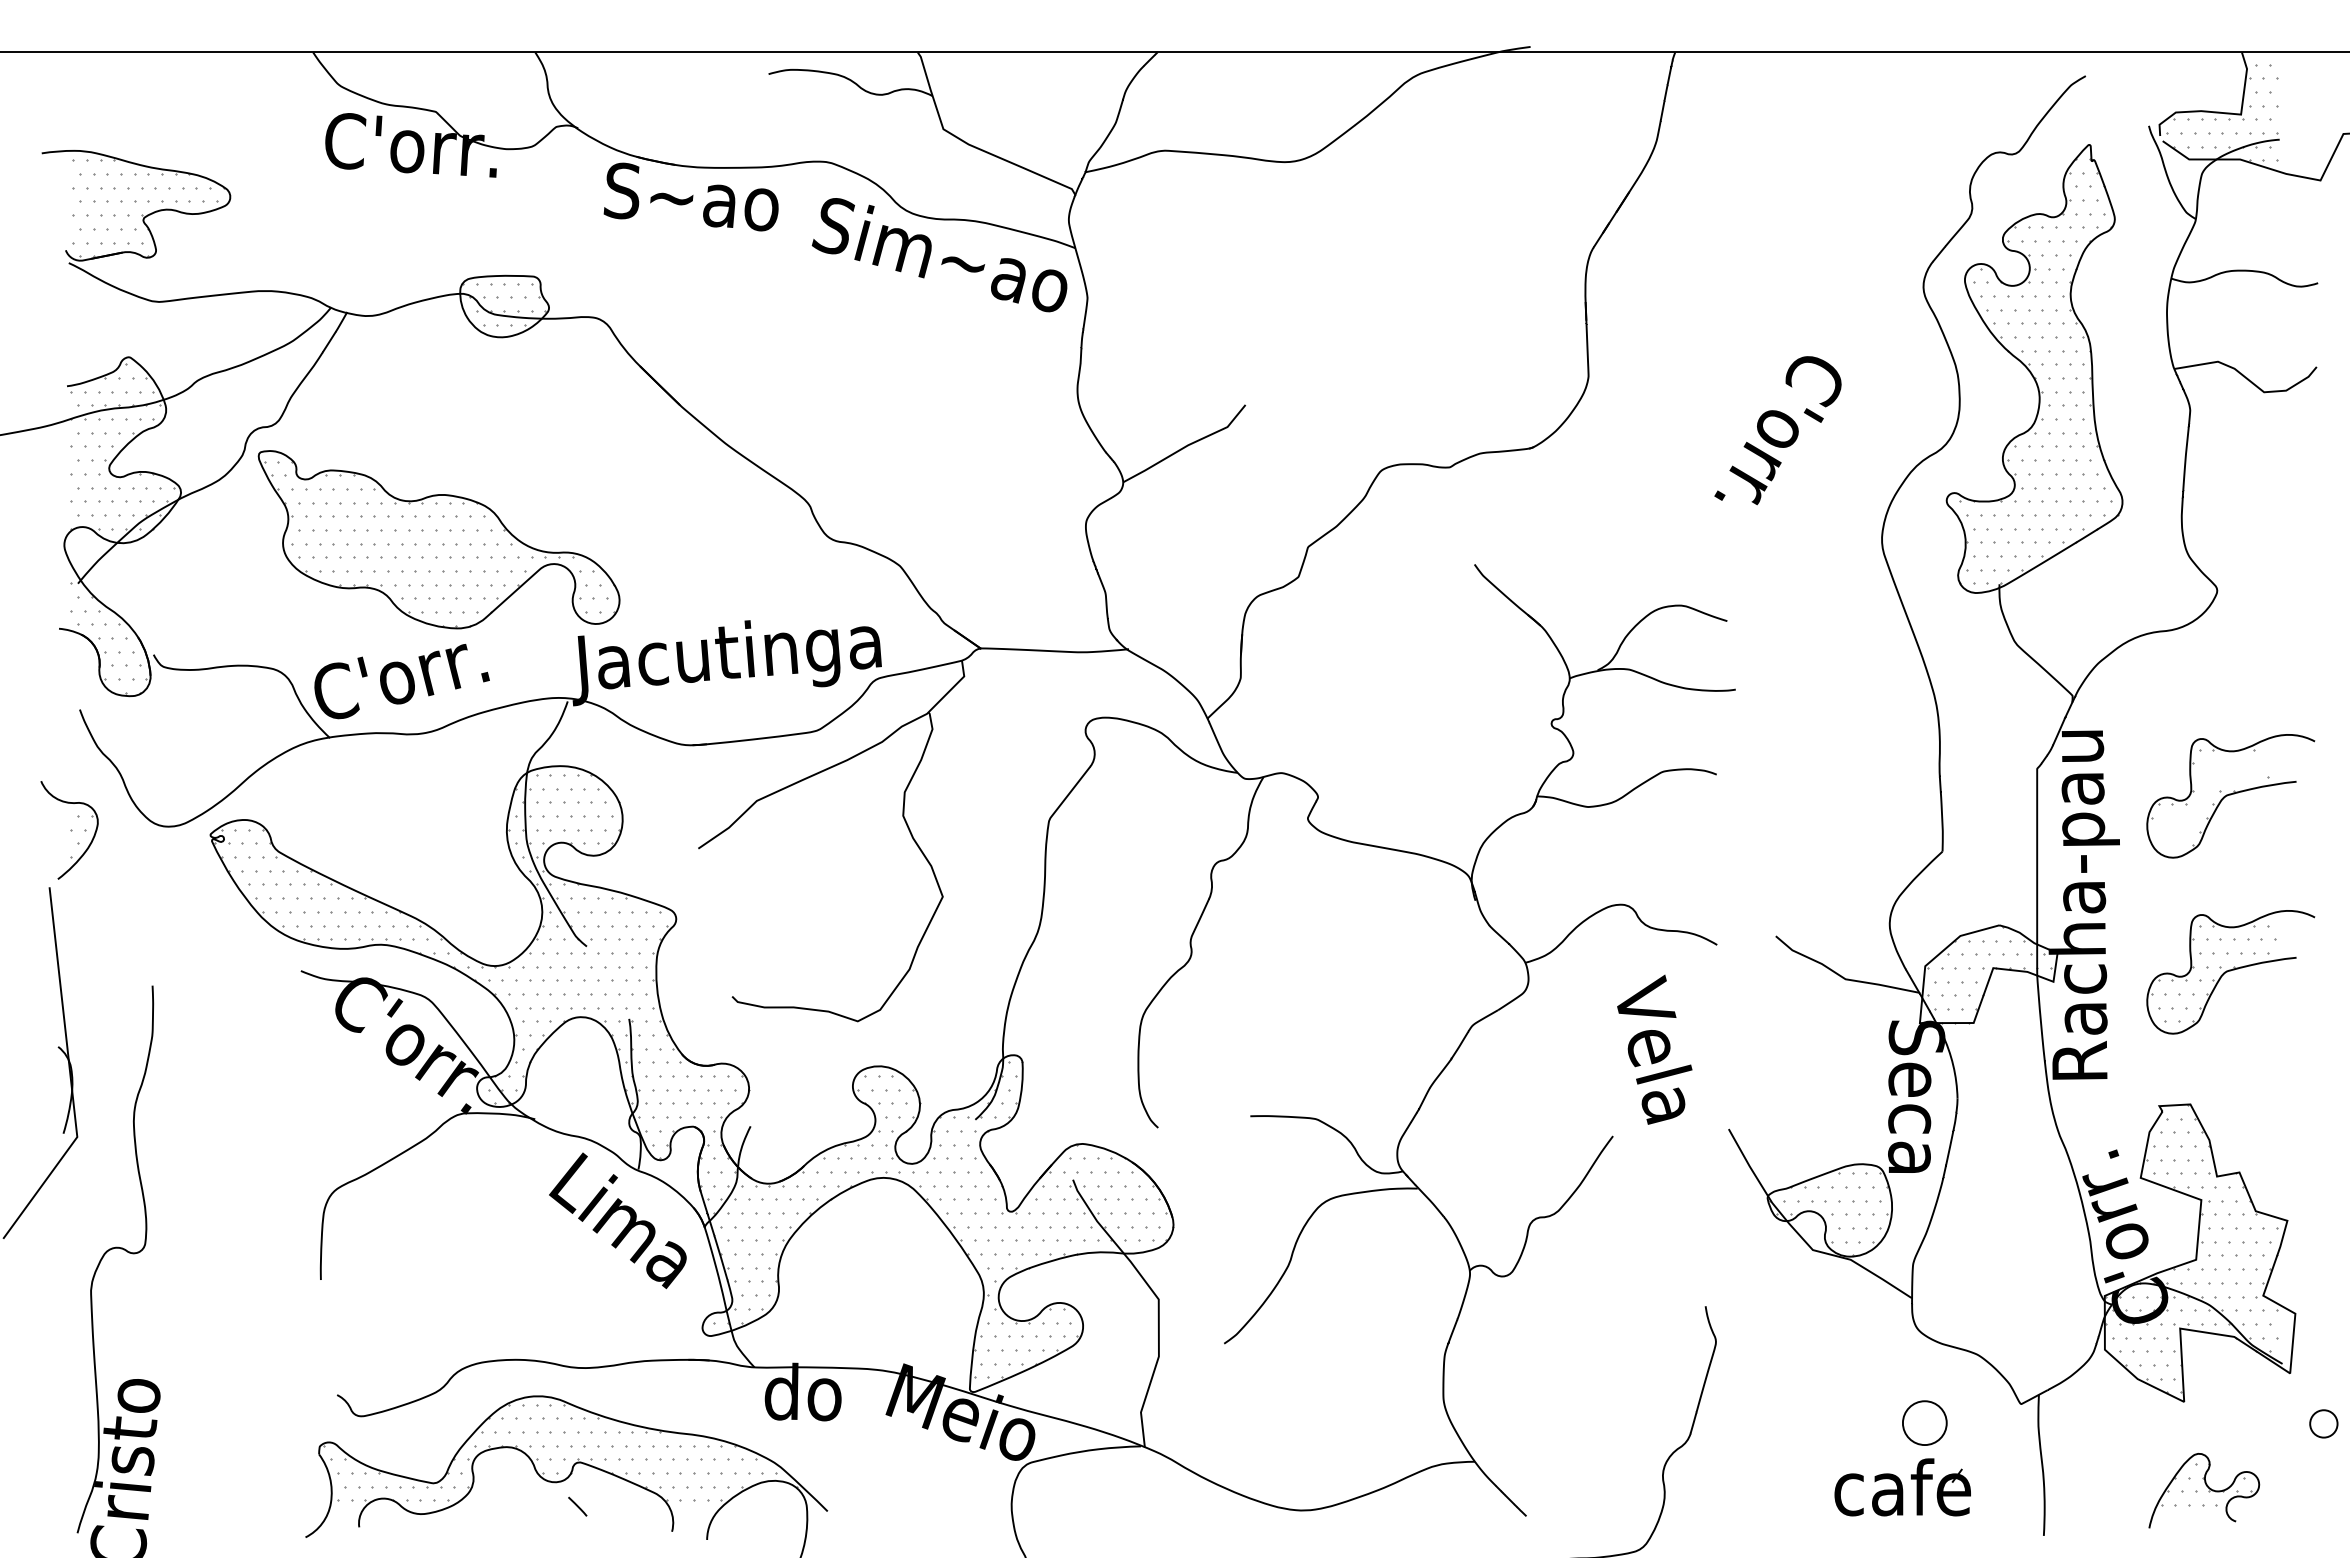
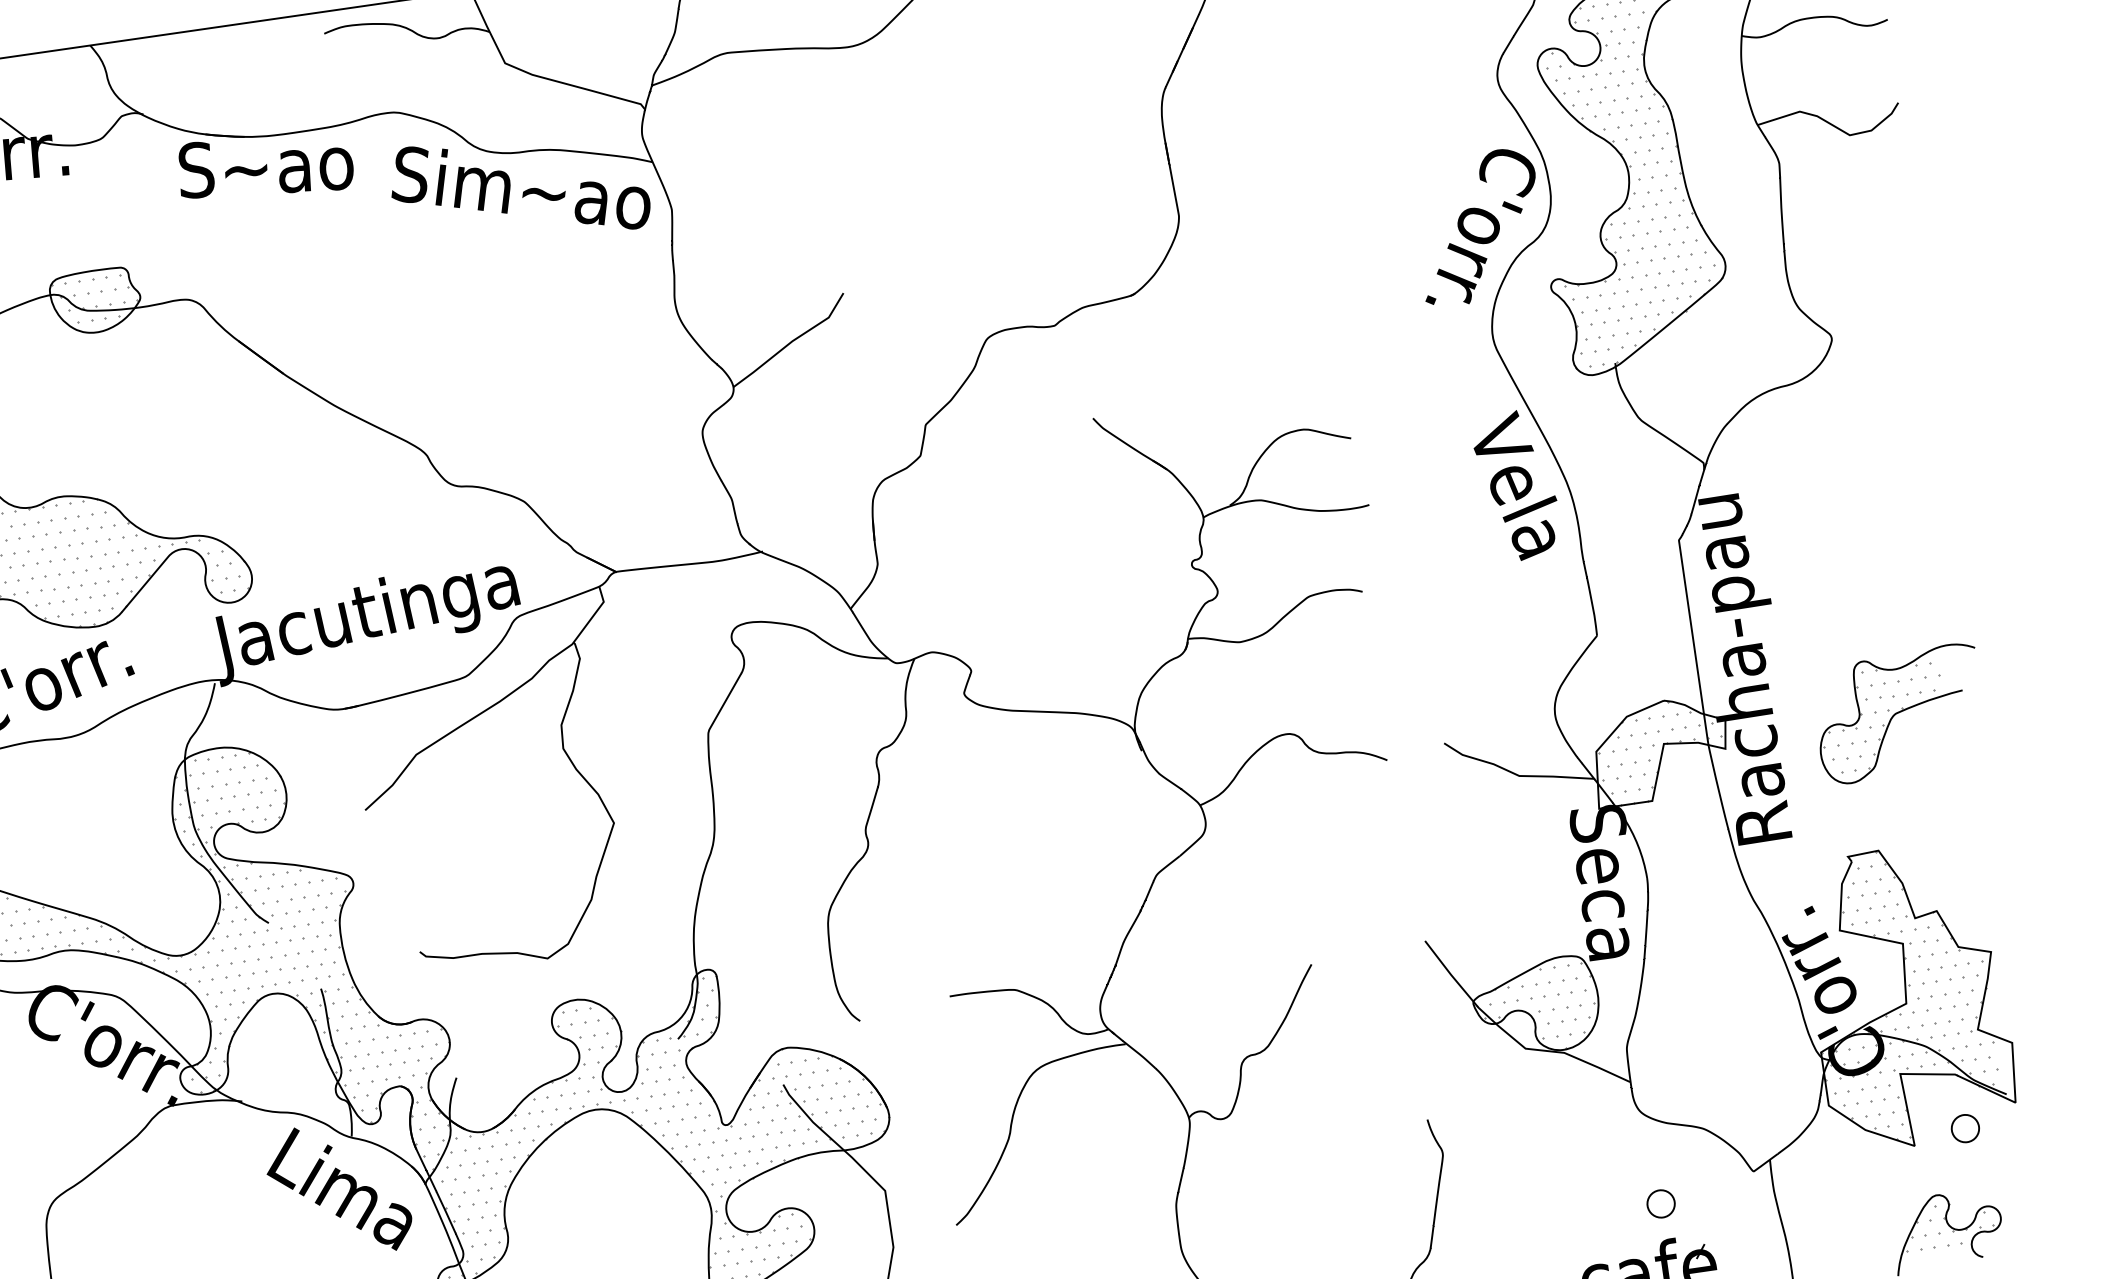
text: (1777, 430) -> (1478, 227), moved
part: (2230, 796) -> (1874, 540), removed
text: (1654, 1049) -> (1516, 485), moved
part: (1924, 1422) -> (1660, 1203), size x0.62
part: (2323, 1423) -> (1965, 1128), moved

